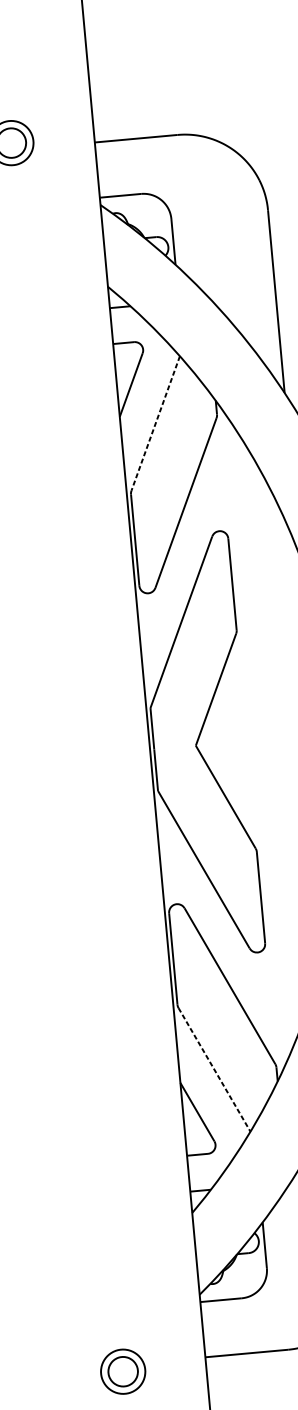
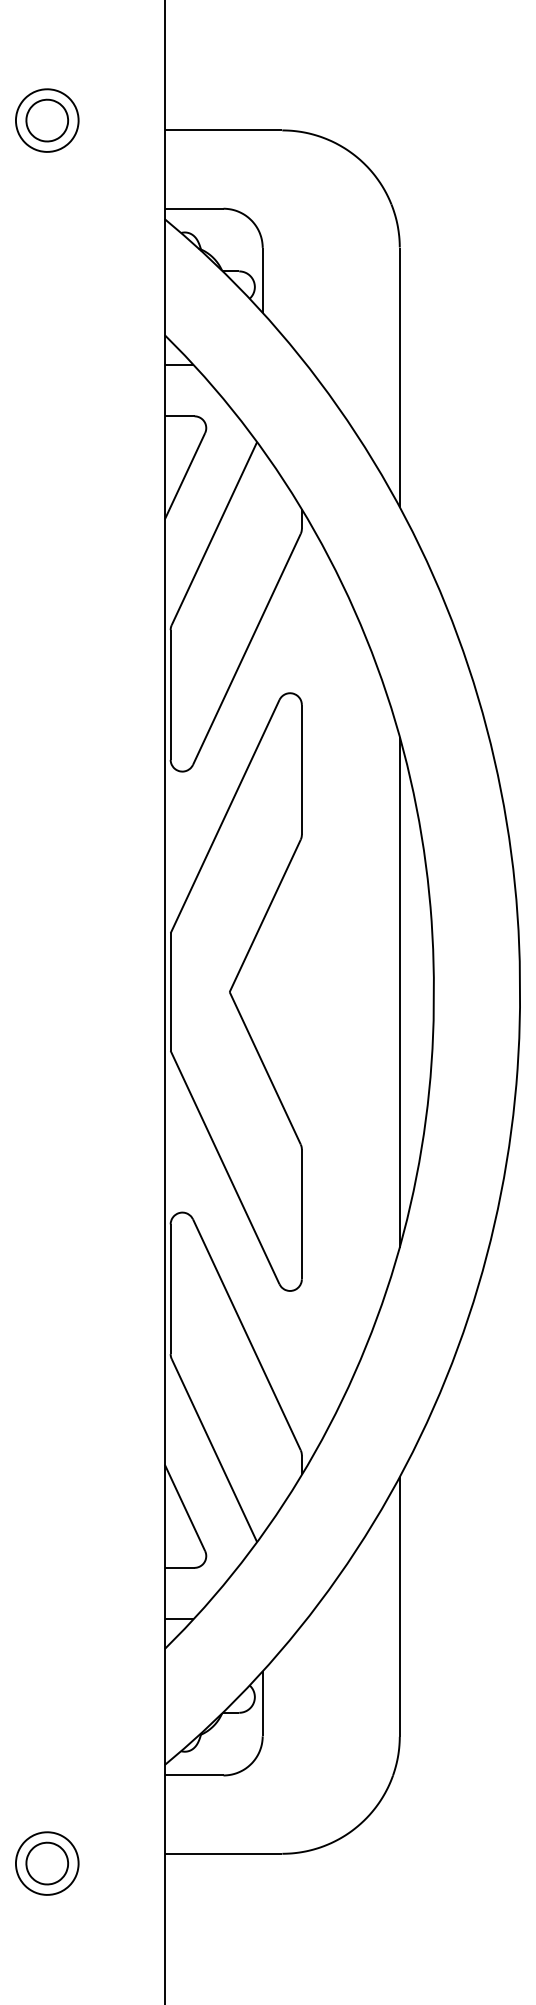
line: (155, 424) -> (214, 534), dashed -> solid
line: (214, 1070) -> (214, 1451), dashed -> solid

